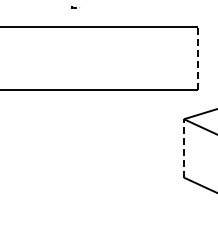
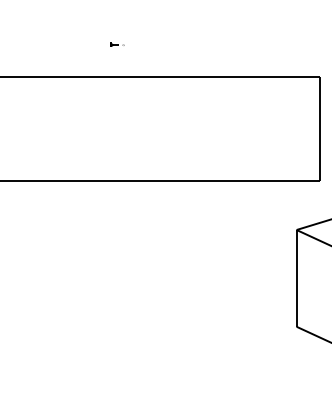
line: (197, 57) -> (318, 127), dashed -> solid
line: (184, 147) -> (297, 276), dashed -> solid

